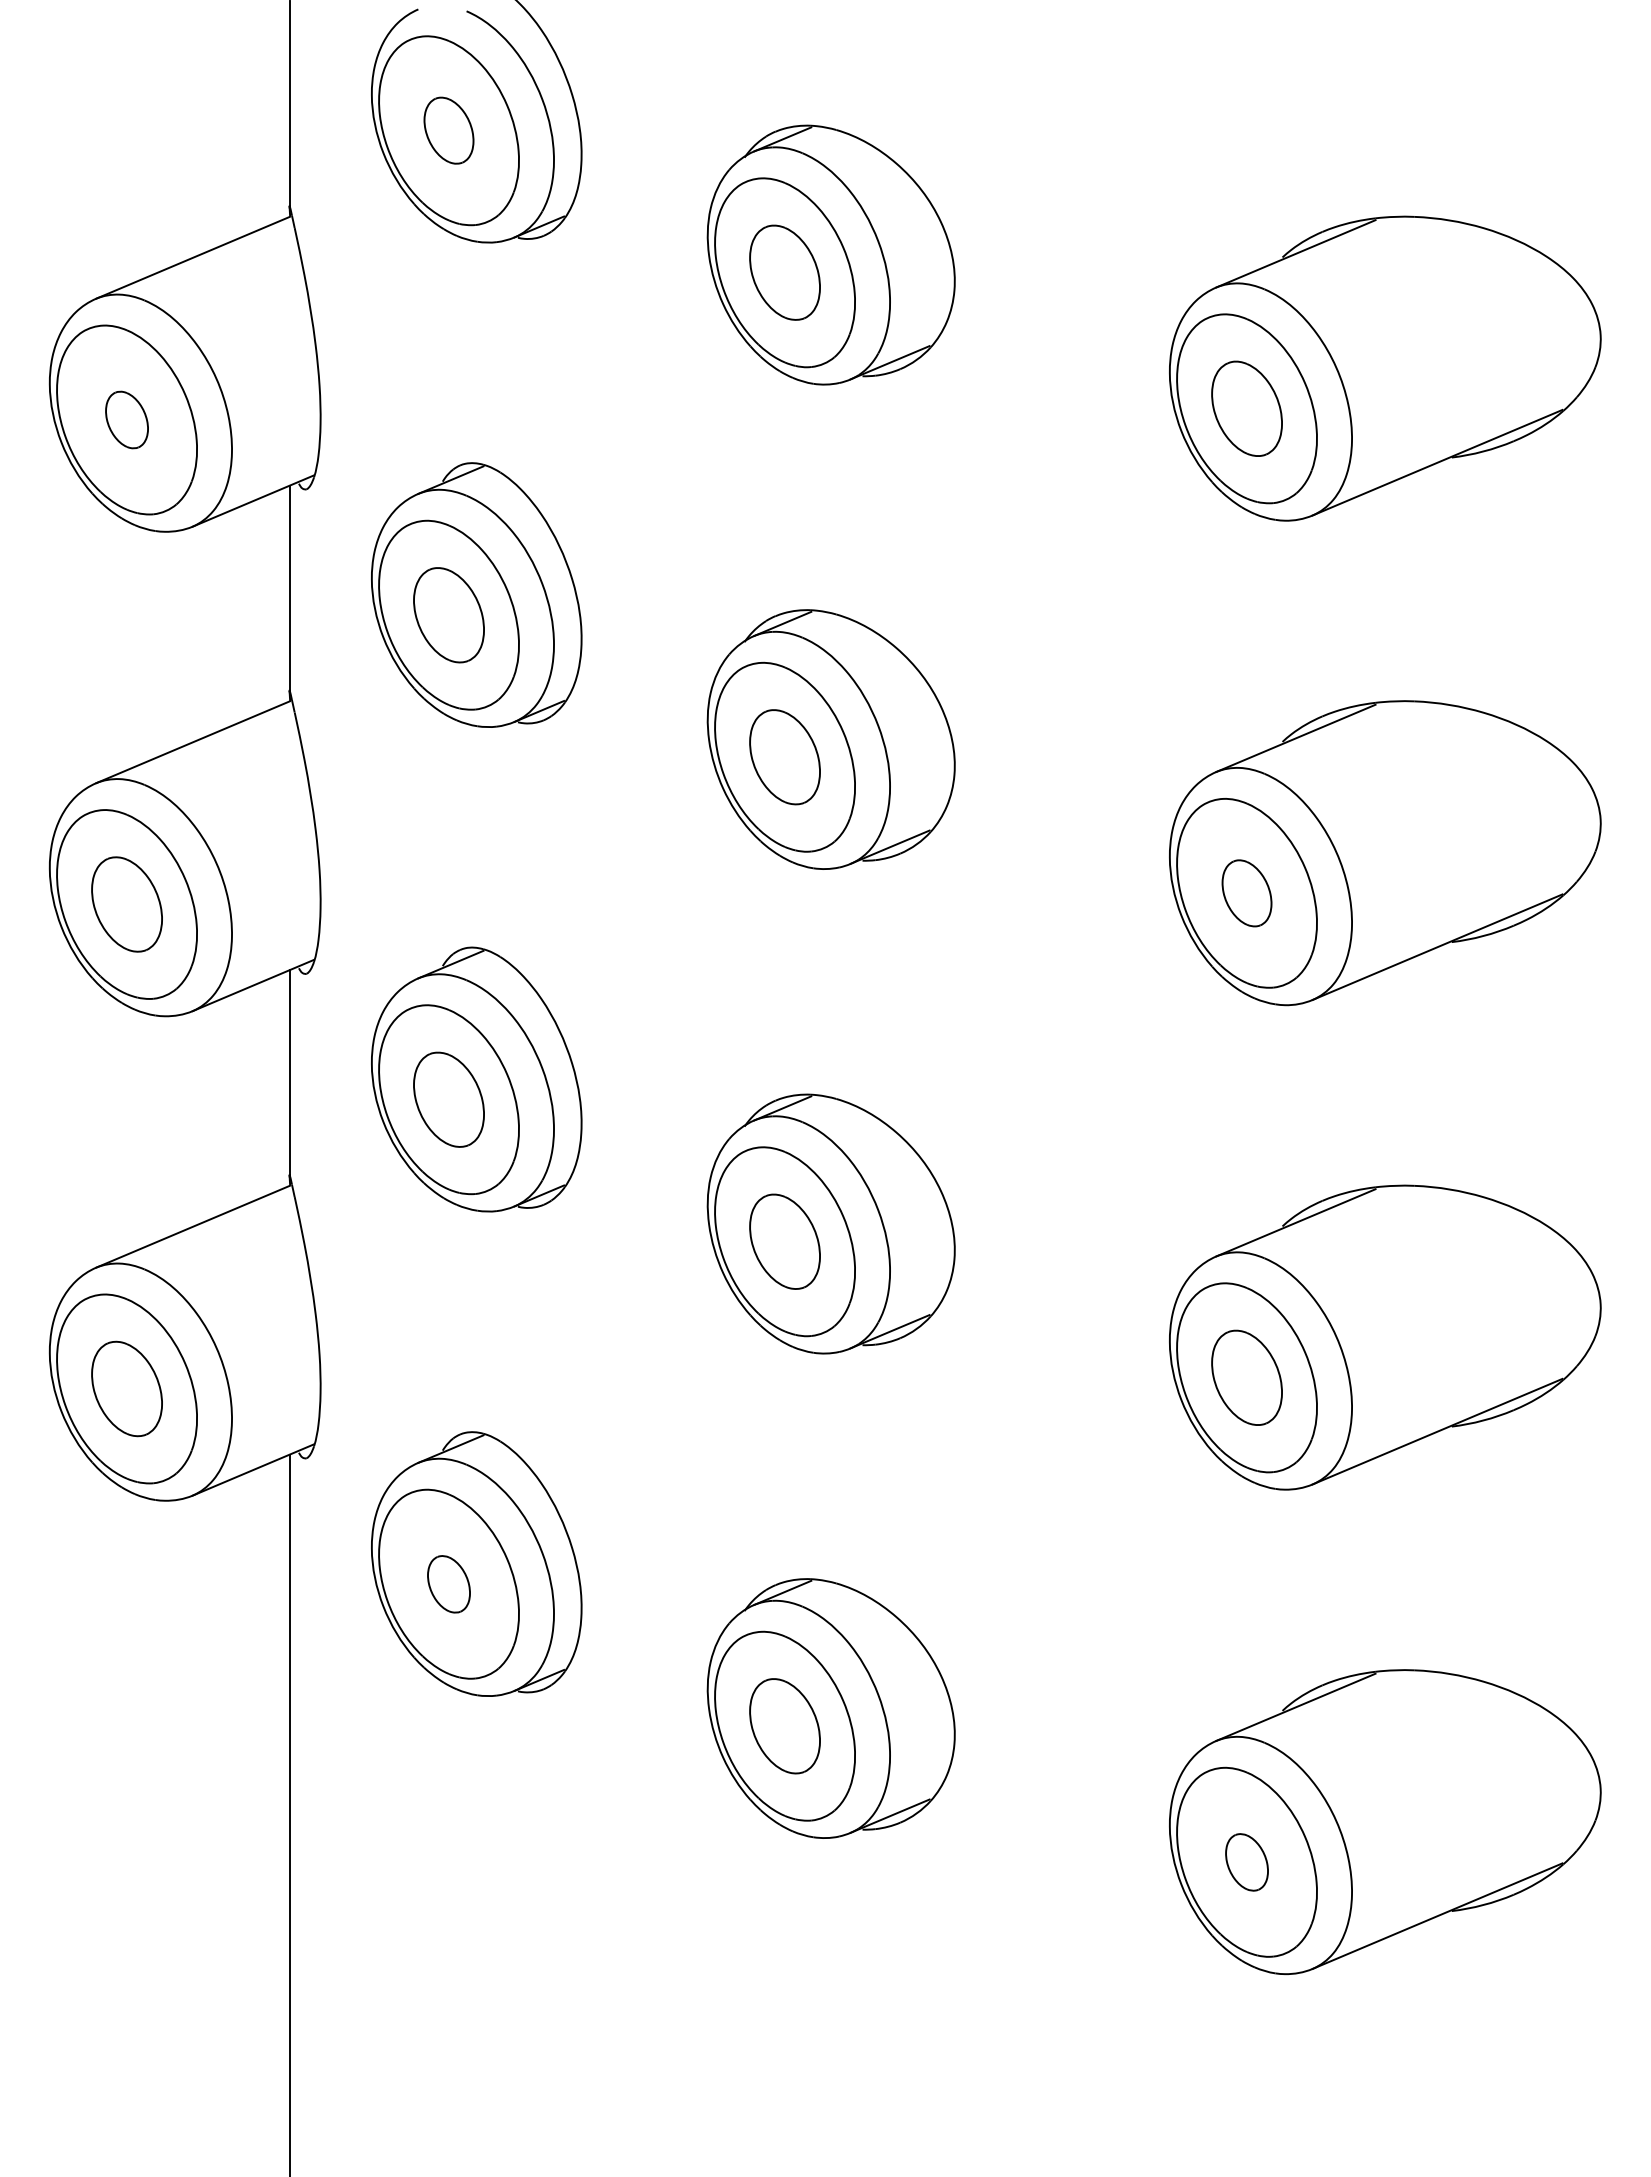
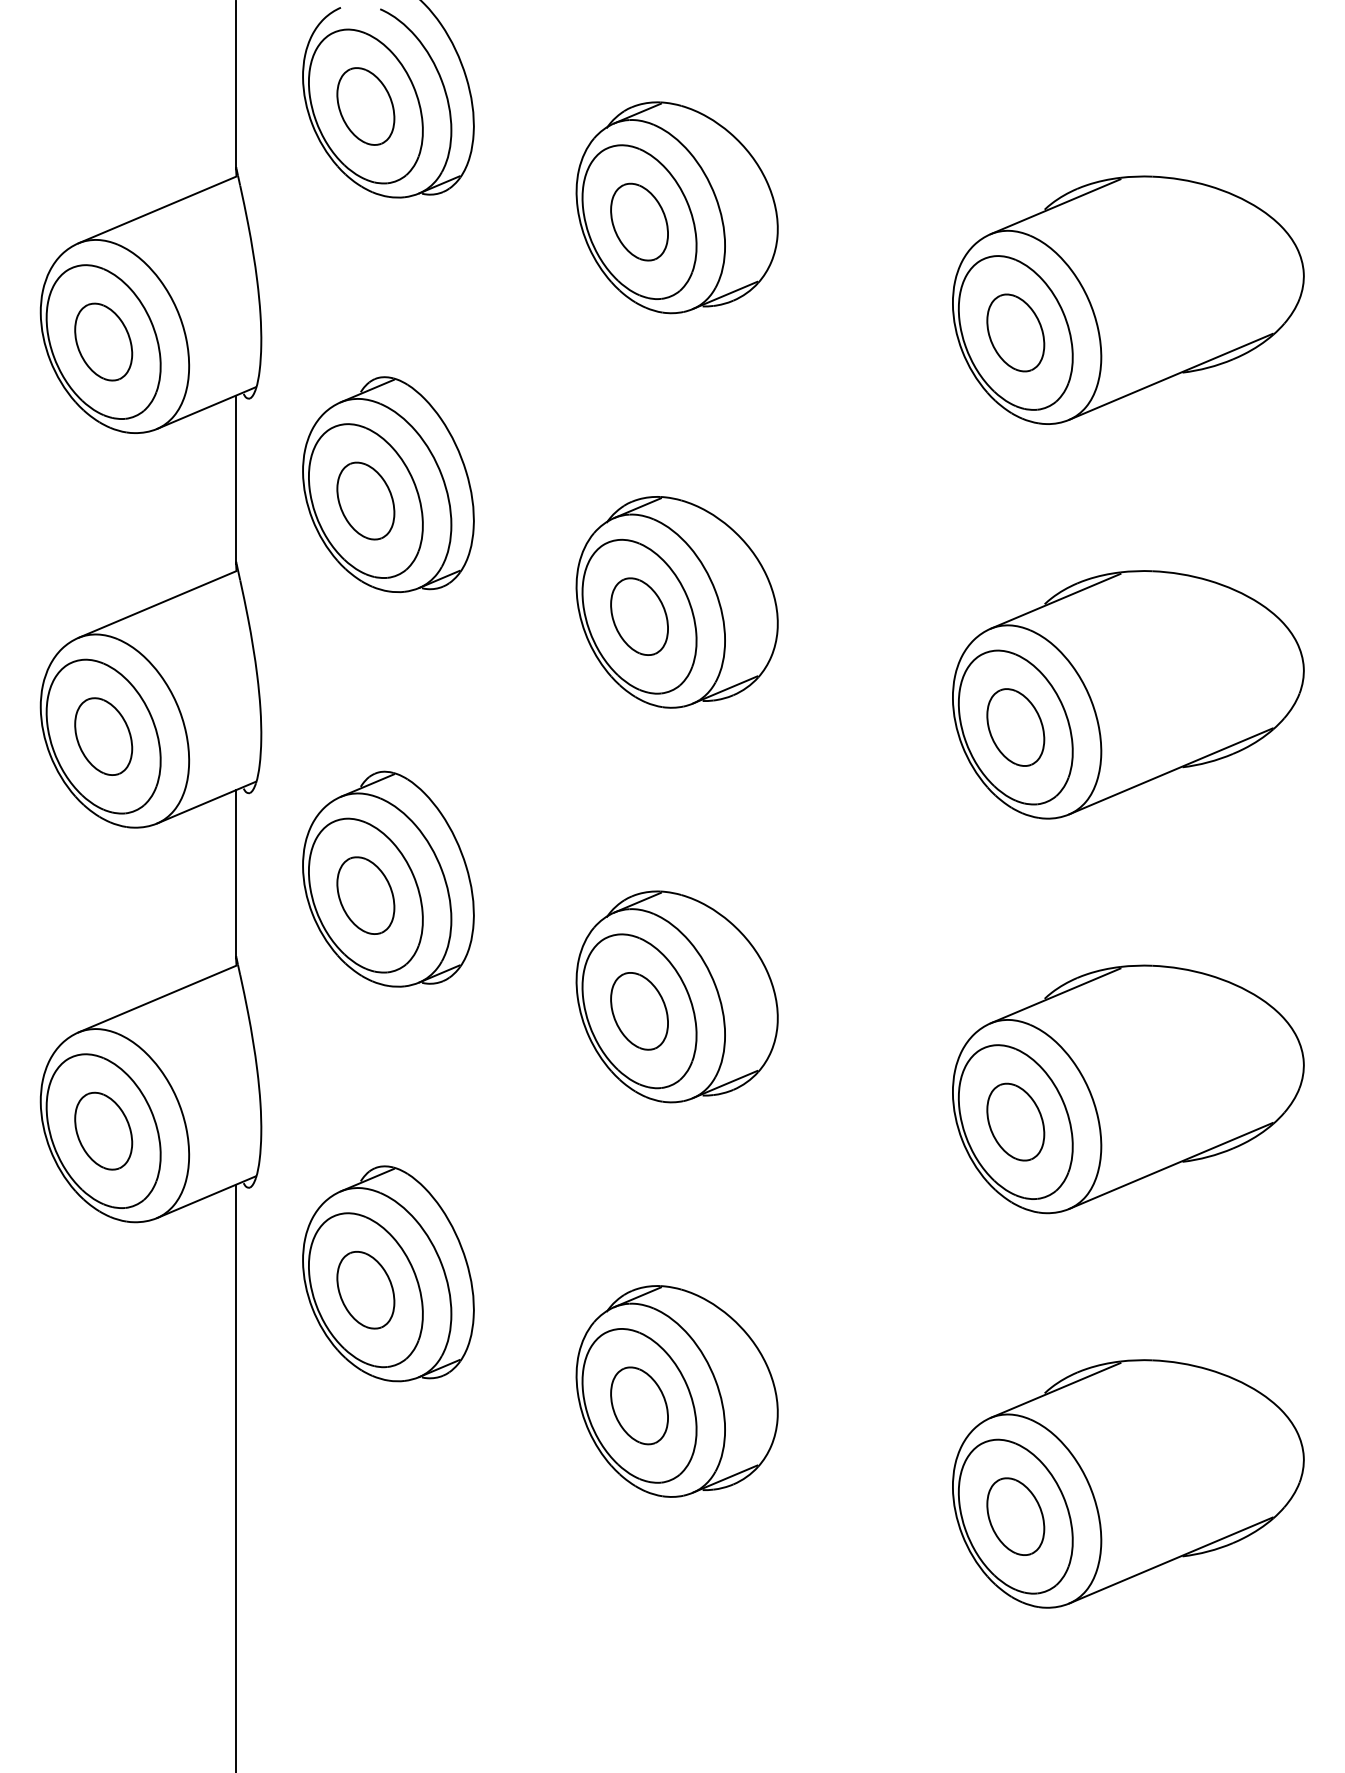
part: (448, 130) -> (365, 106), size x1.43
part: (126, 419) -> (103, 341), size x1.67
part: (1246, 893) -> (1015, 727), size x1.43
part: (448, 1584) -> (365, 1290), size x1.67
part: (1246, 1862) -> (1015, 1516), size x1.67

